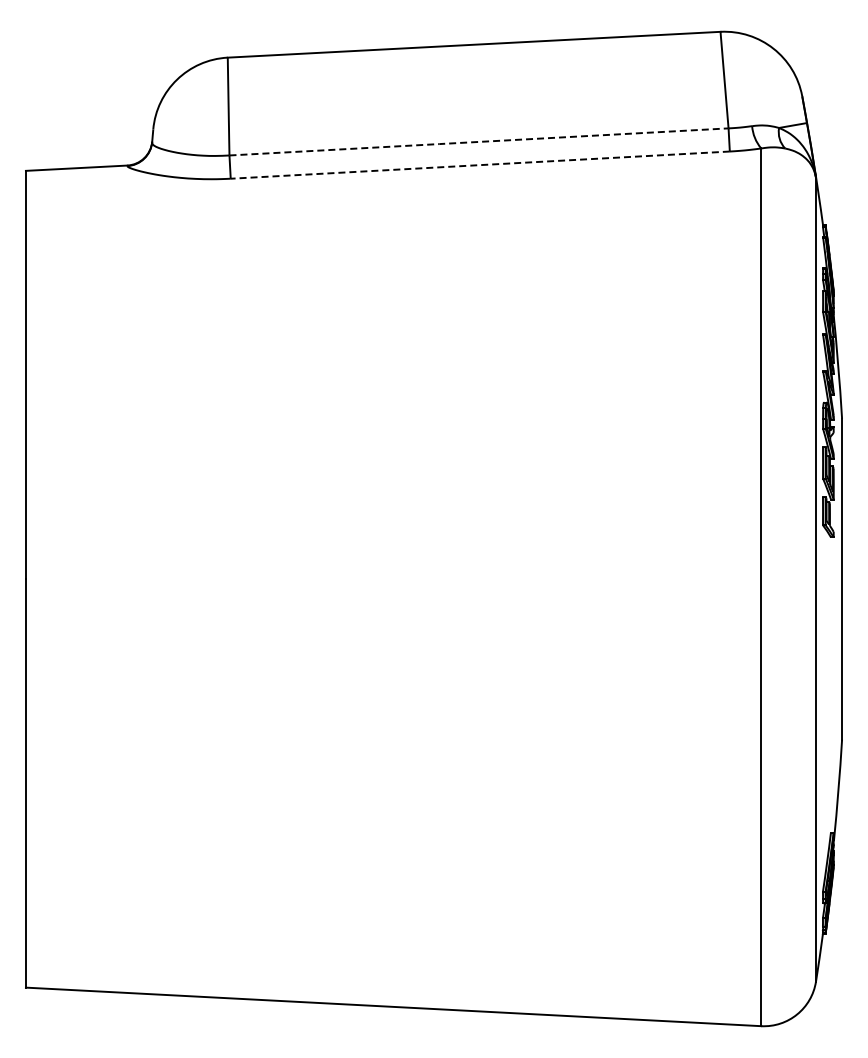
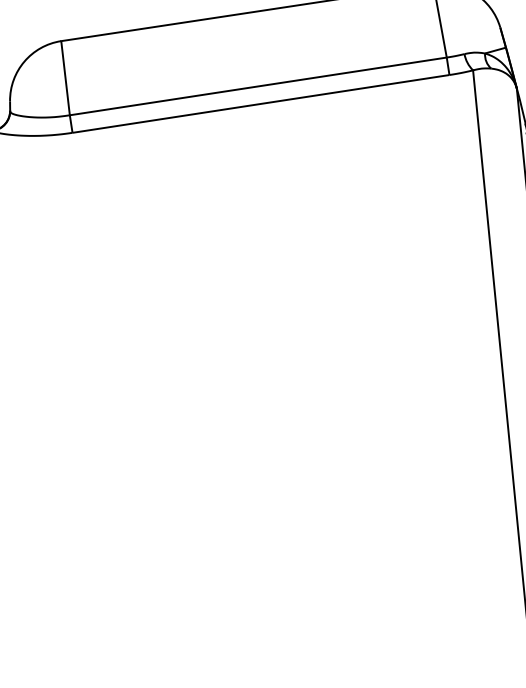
line: (478, 141) -> (257, 86), dashed -> solid
line: (479, 165) -> (260, 104), dashed -> solid

